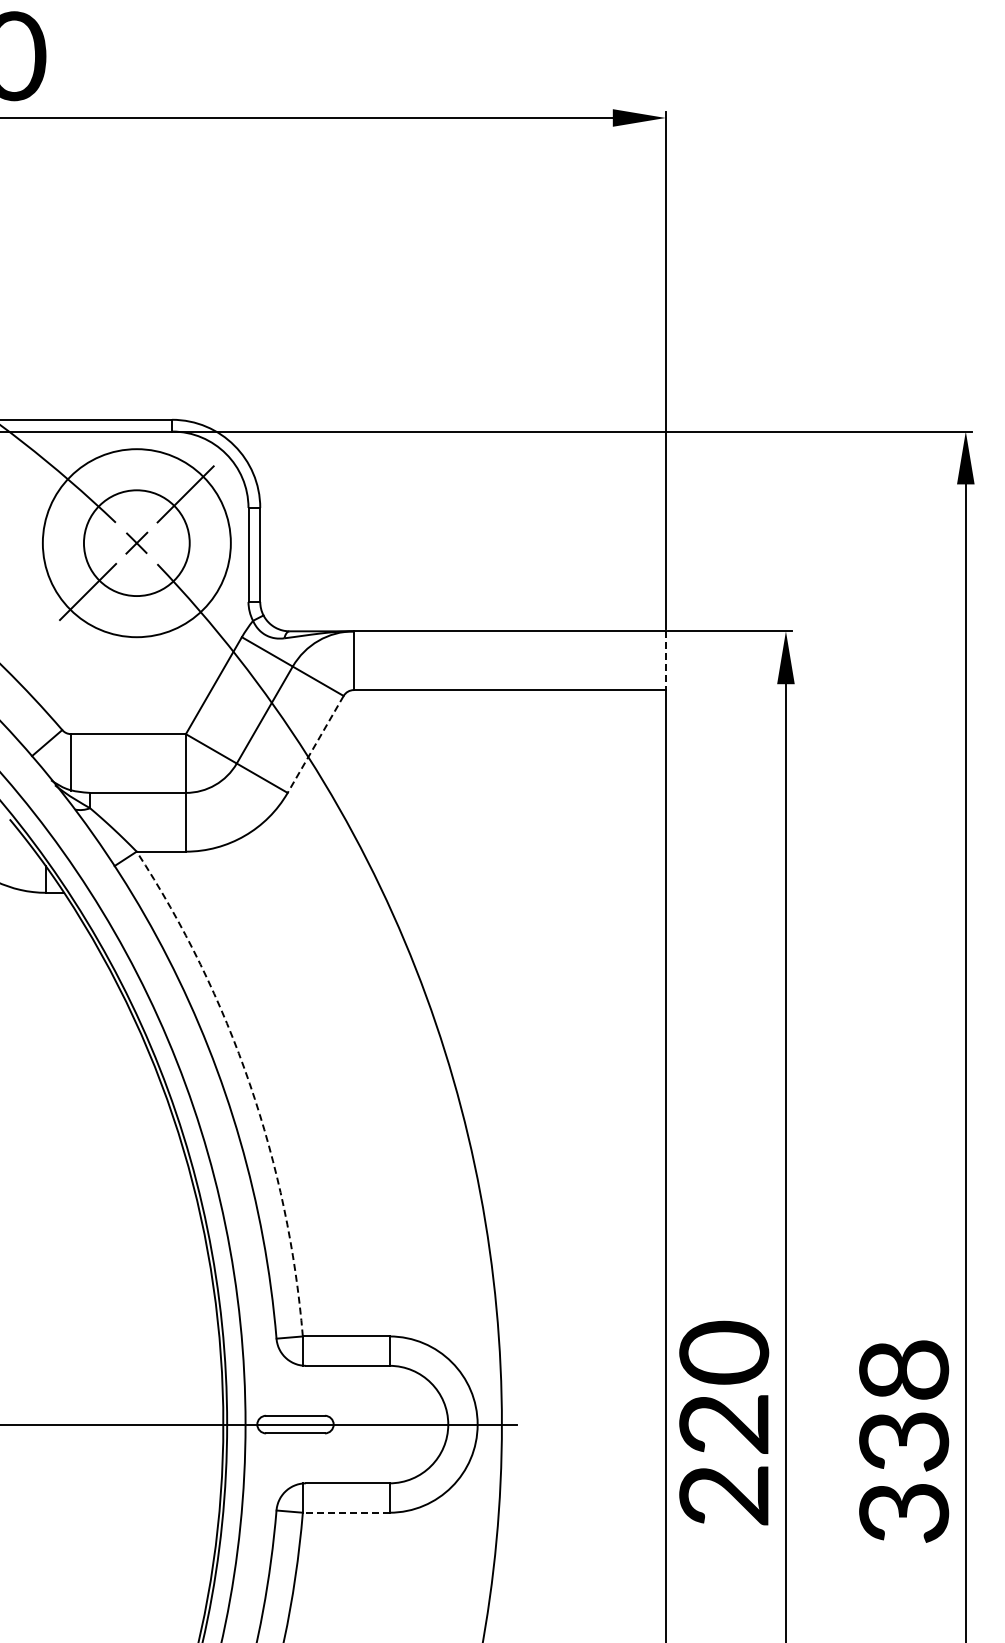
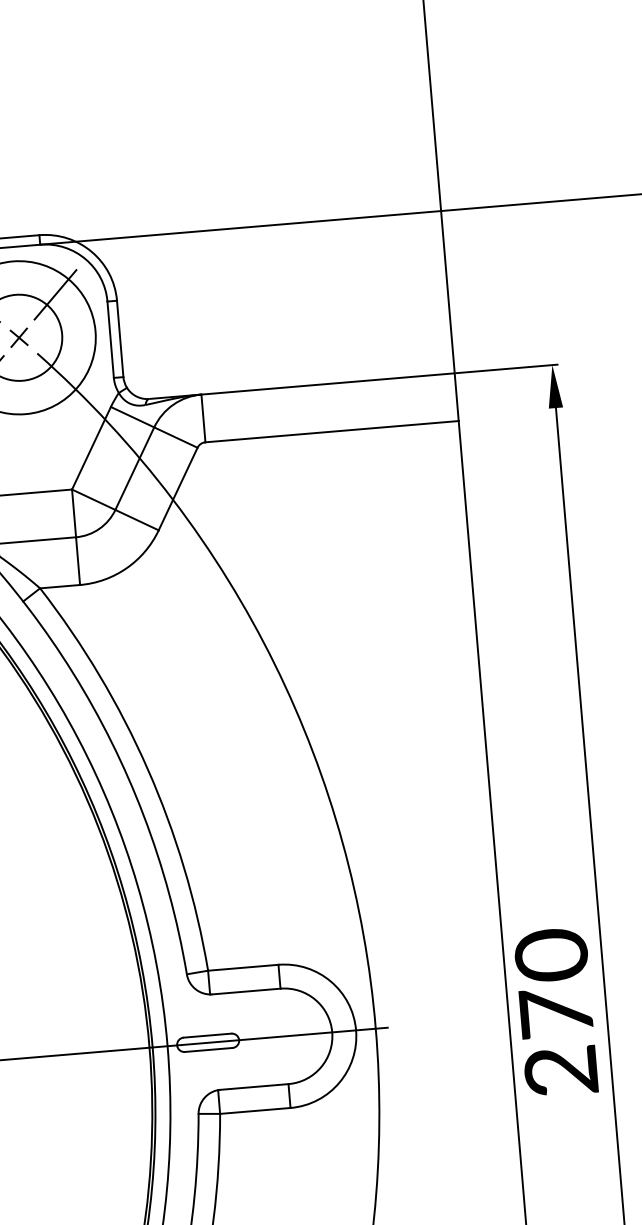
line: (665, 661) -> (456, 397), dashed -> solid
line: (315, 744) -> (178, 489), dashed -> solid
arc: (249, 1083) -> (147, 768), dashed -> solid
text: (723, 1423) -> (555, 1012), 220 -> 270
line: (345, 1512) -> (254, 1110), dashed -> solid

